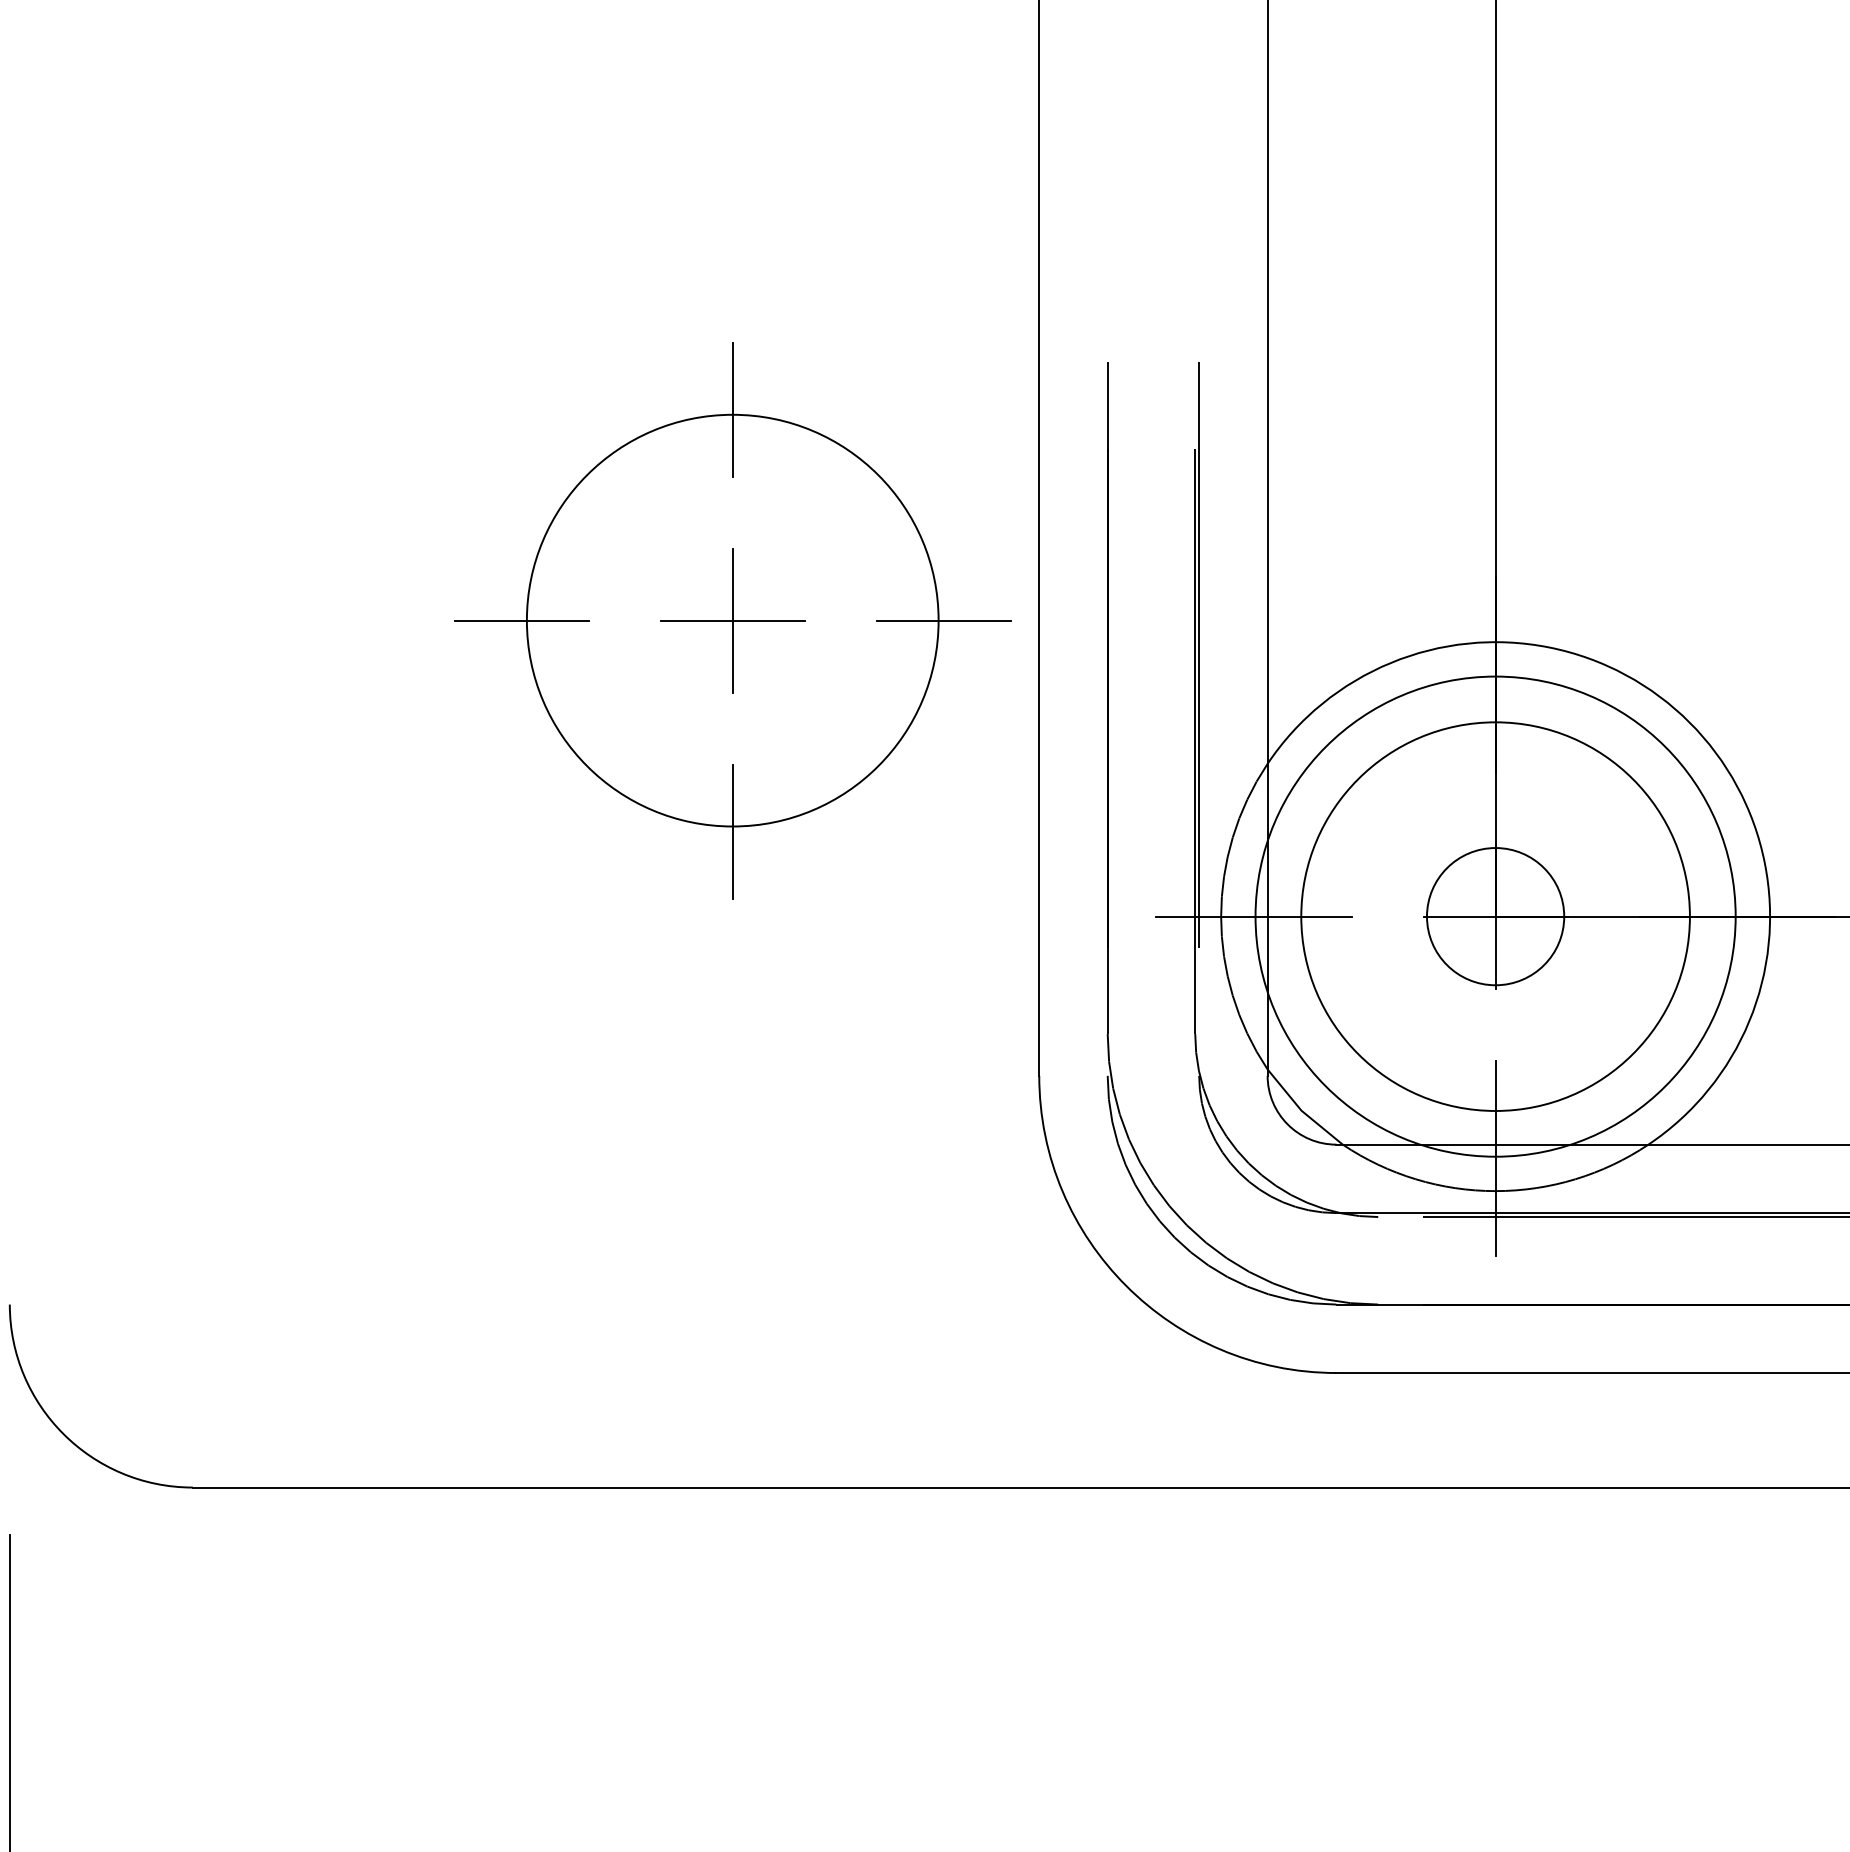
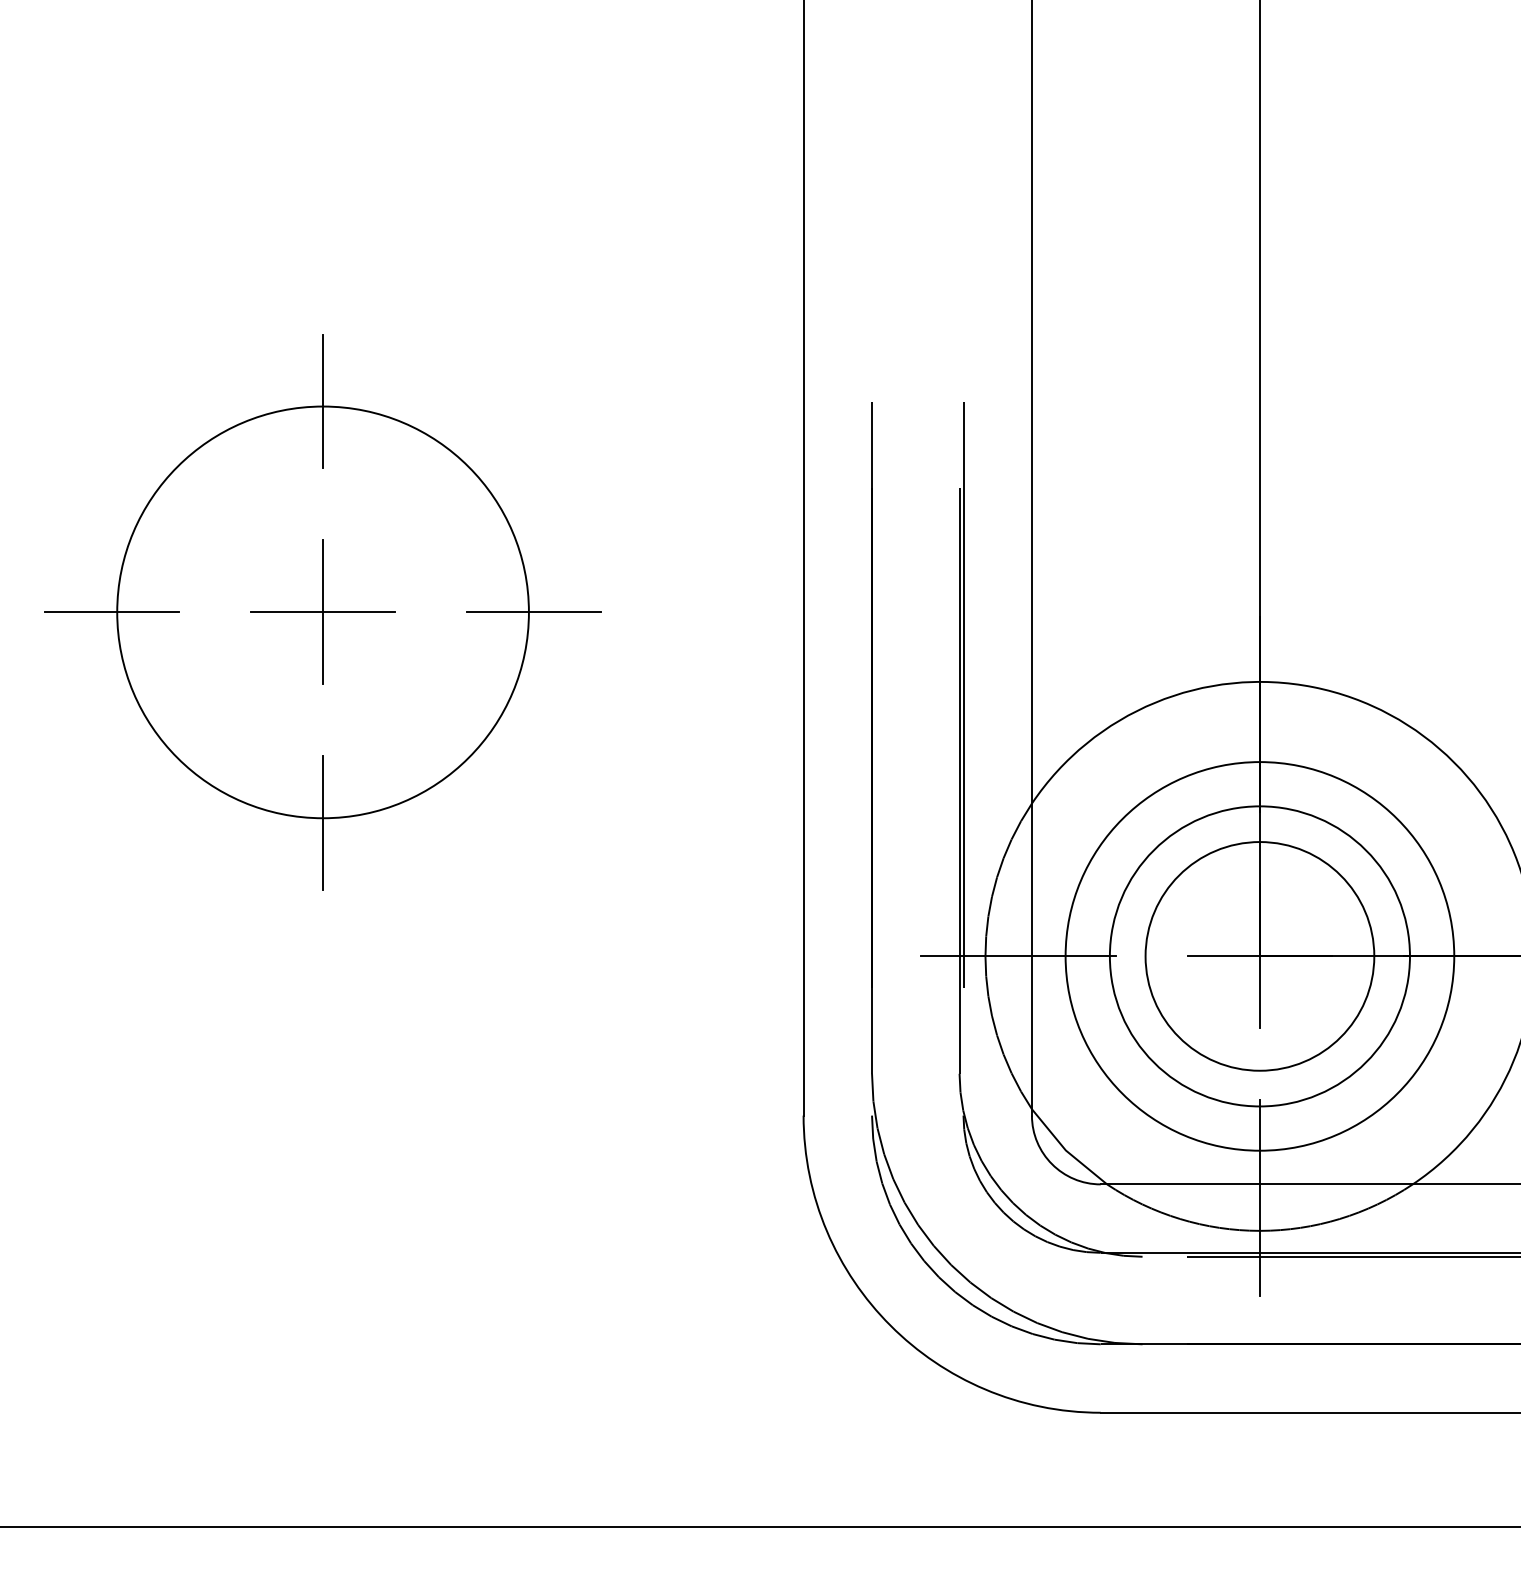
part: (732, 620) -> (322, 612), moved
circle: (1495, 916) -> (1259, 956), size x0.62
circle: (1495, 916) -> (1259, 956), size x1.67

